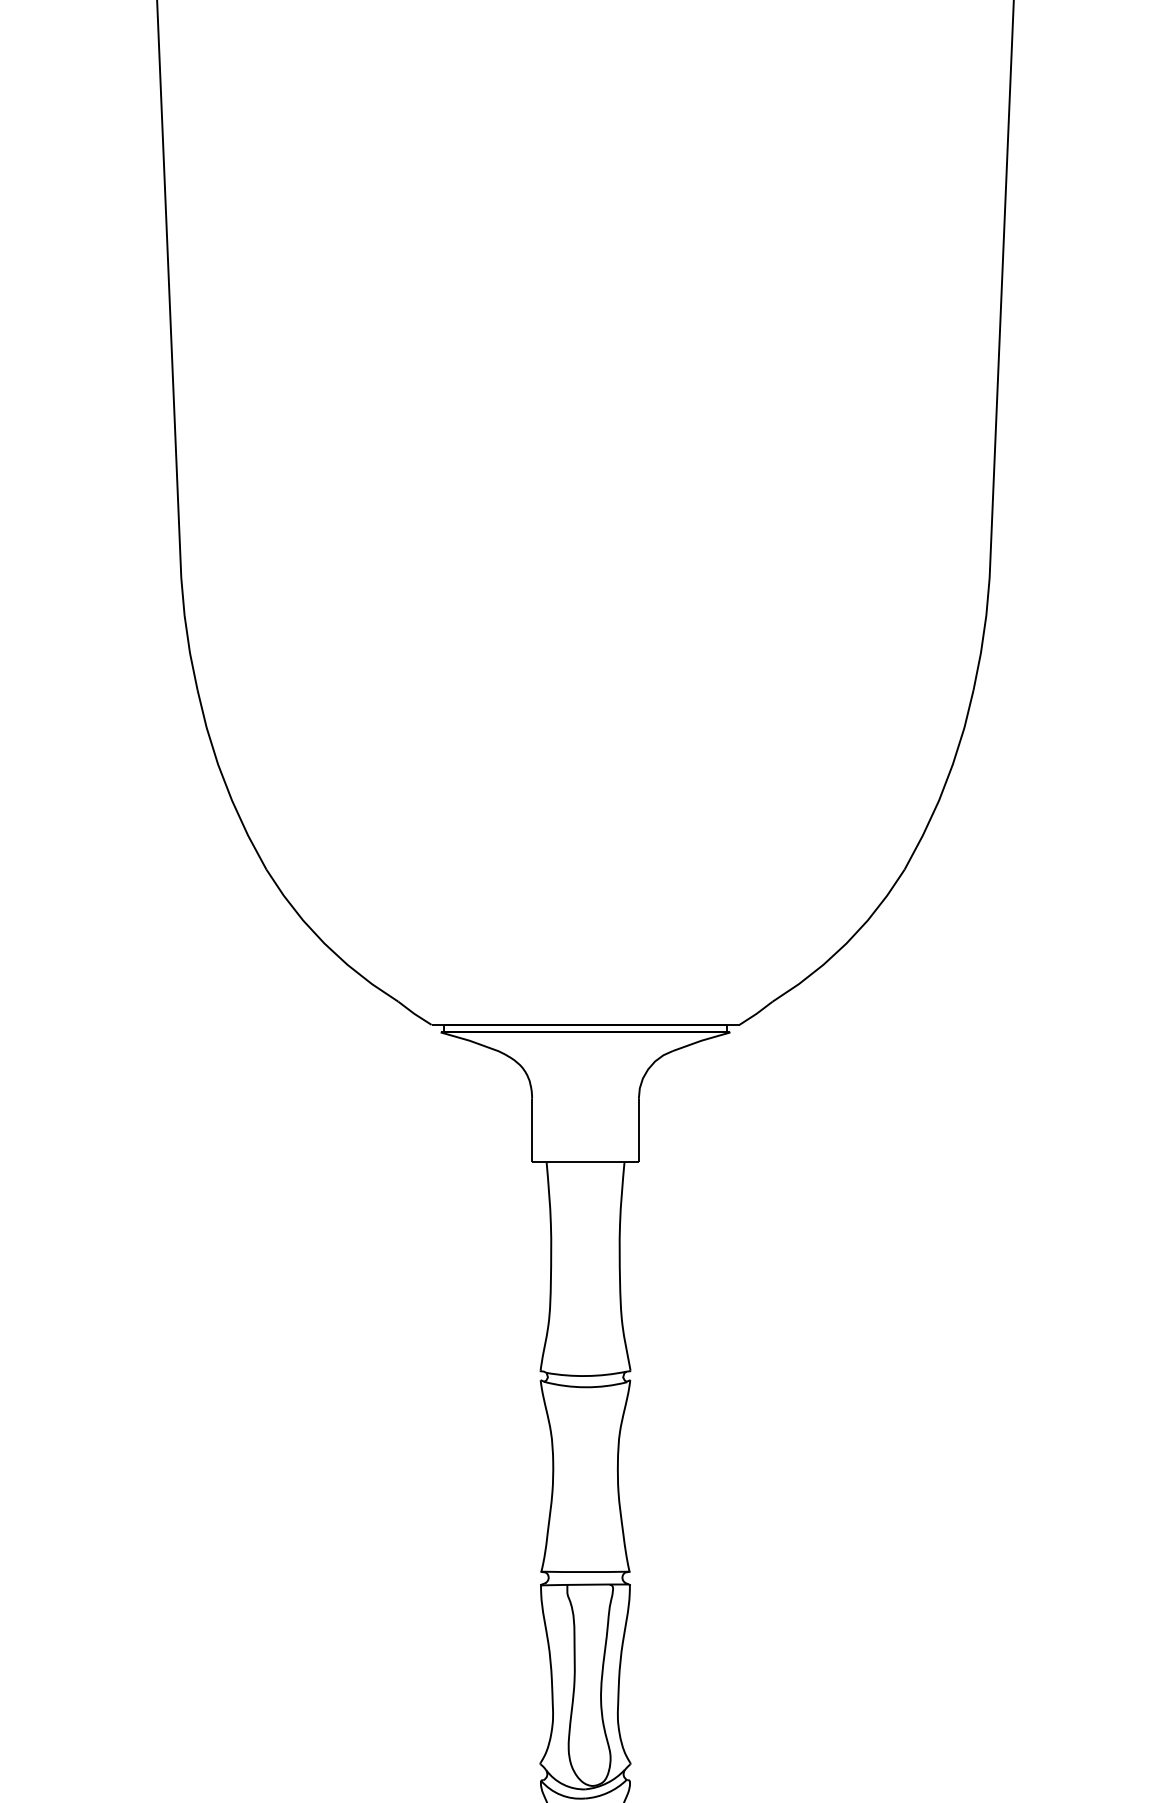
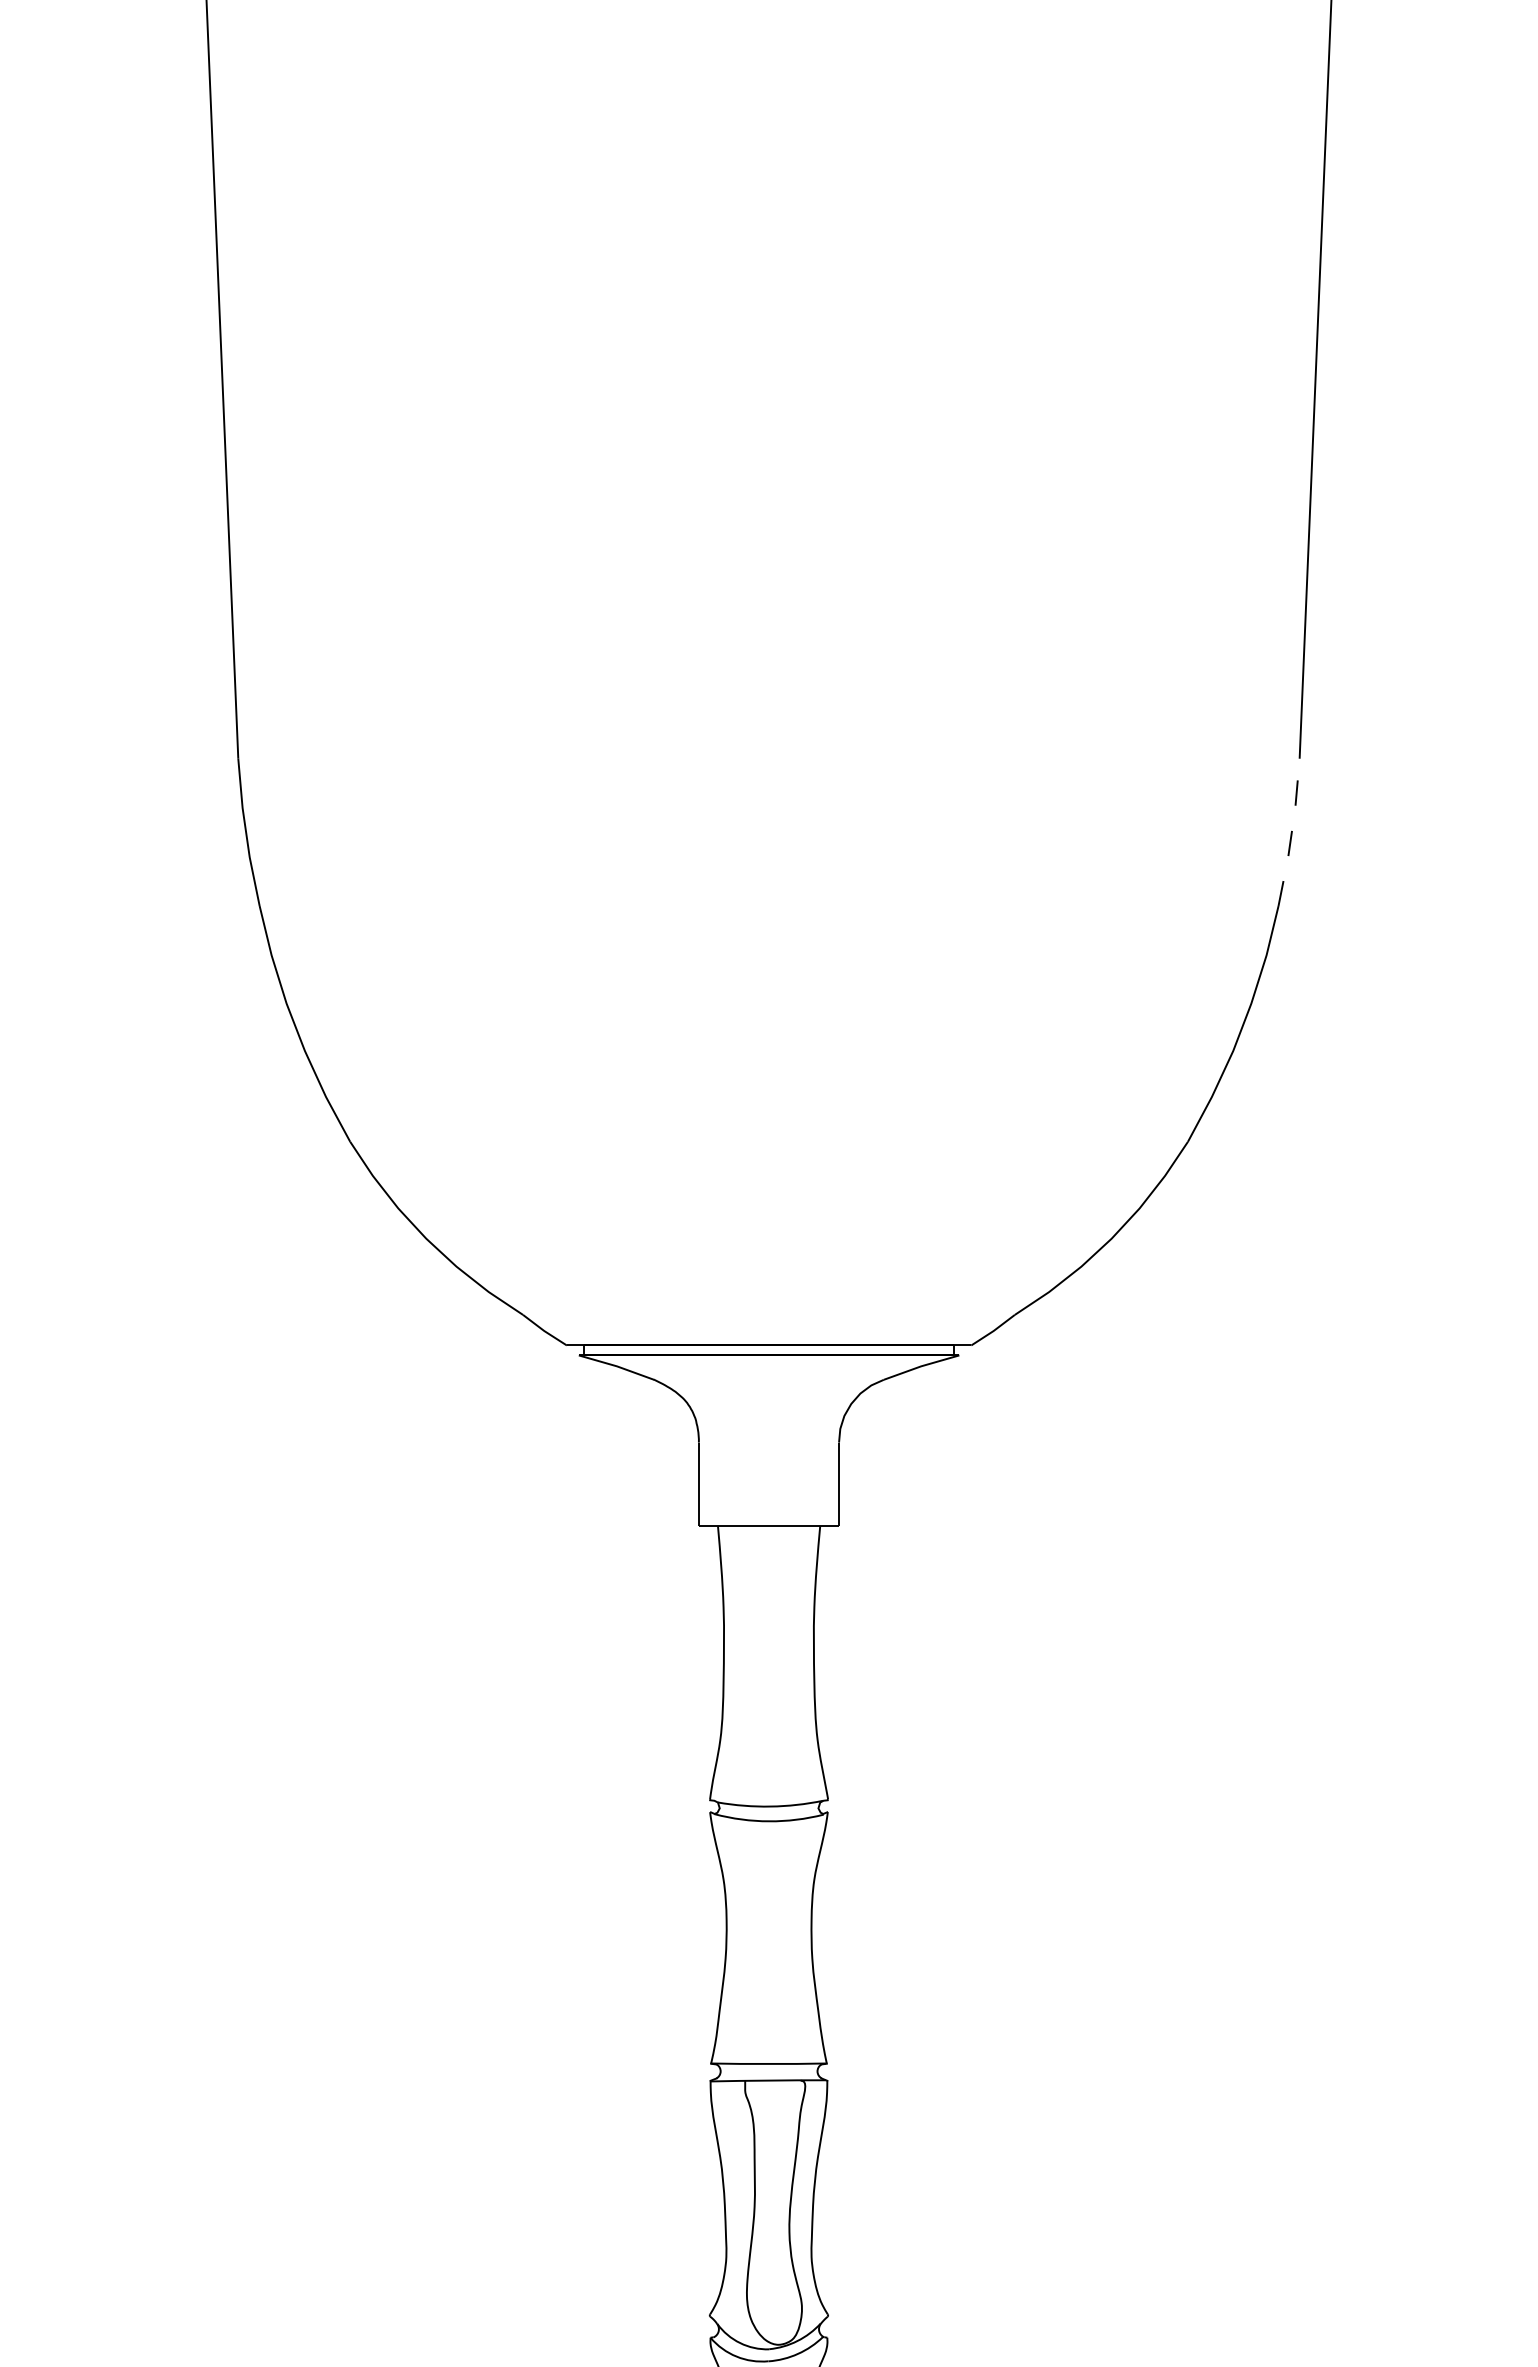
line: (983, 634) -> (1291, 832), solid -> dashed

